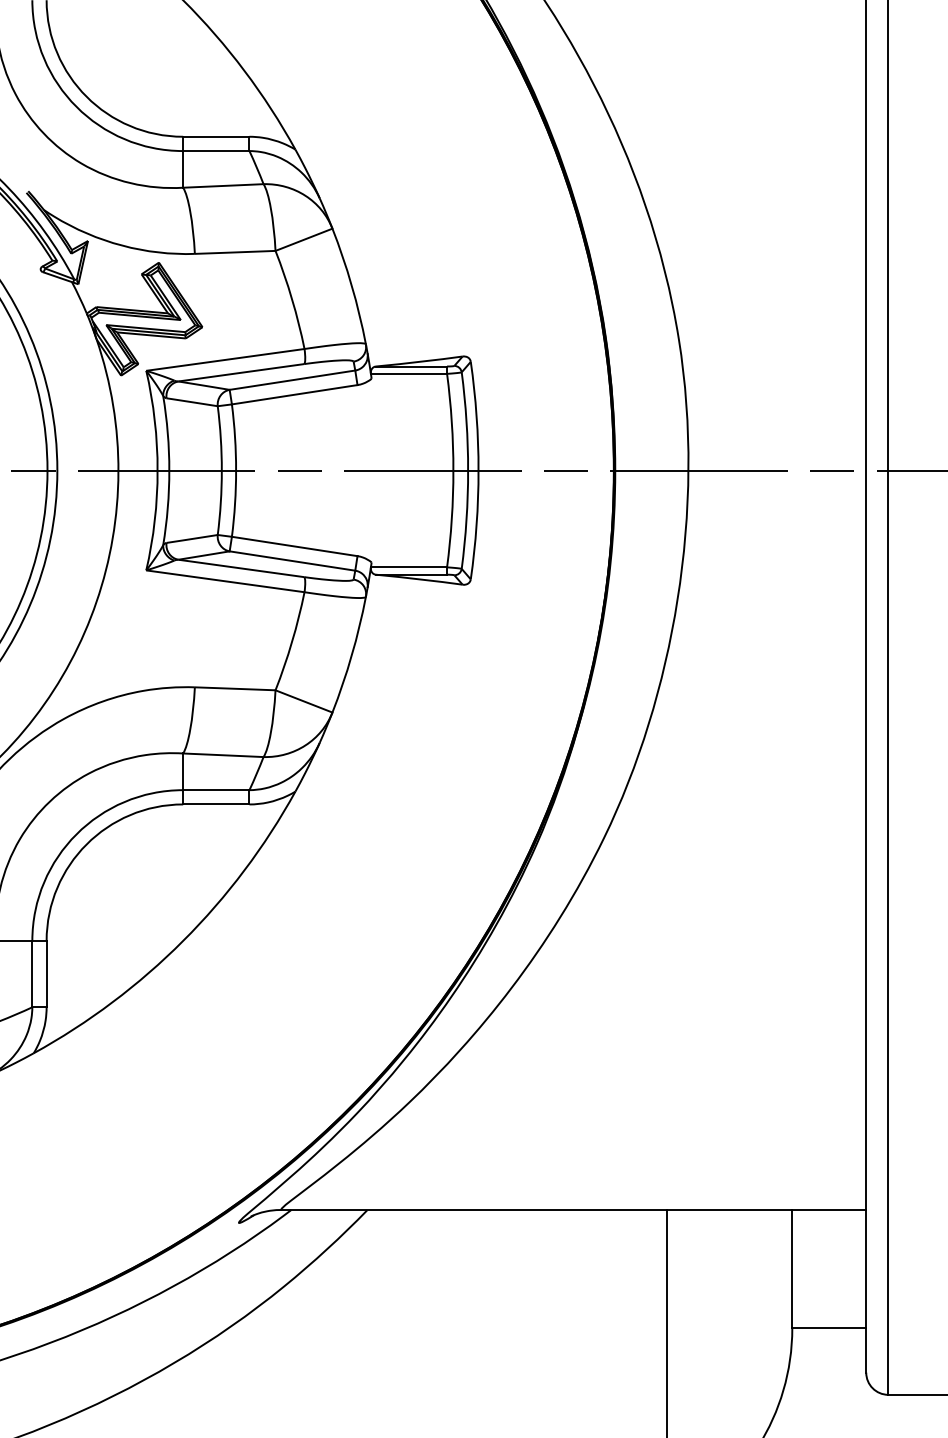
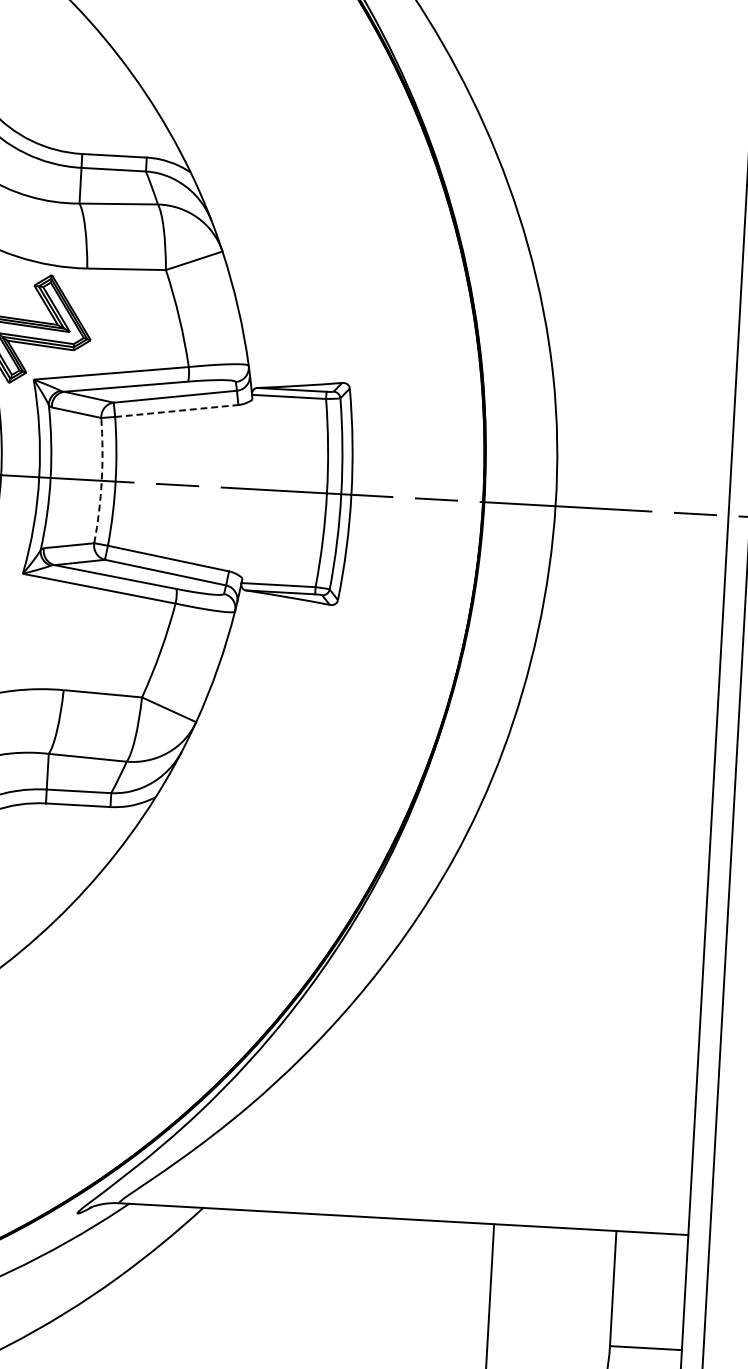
line: (294, 394) -> (176, 410), solid -> dashed
arc: (221, 470) -> (101, 480), solid -> dashed

